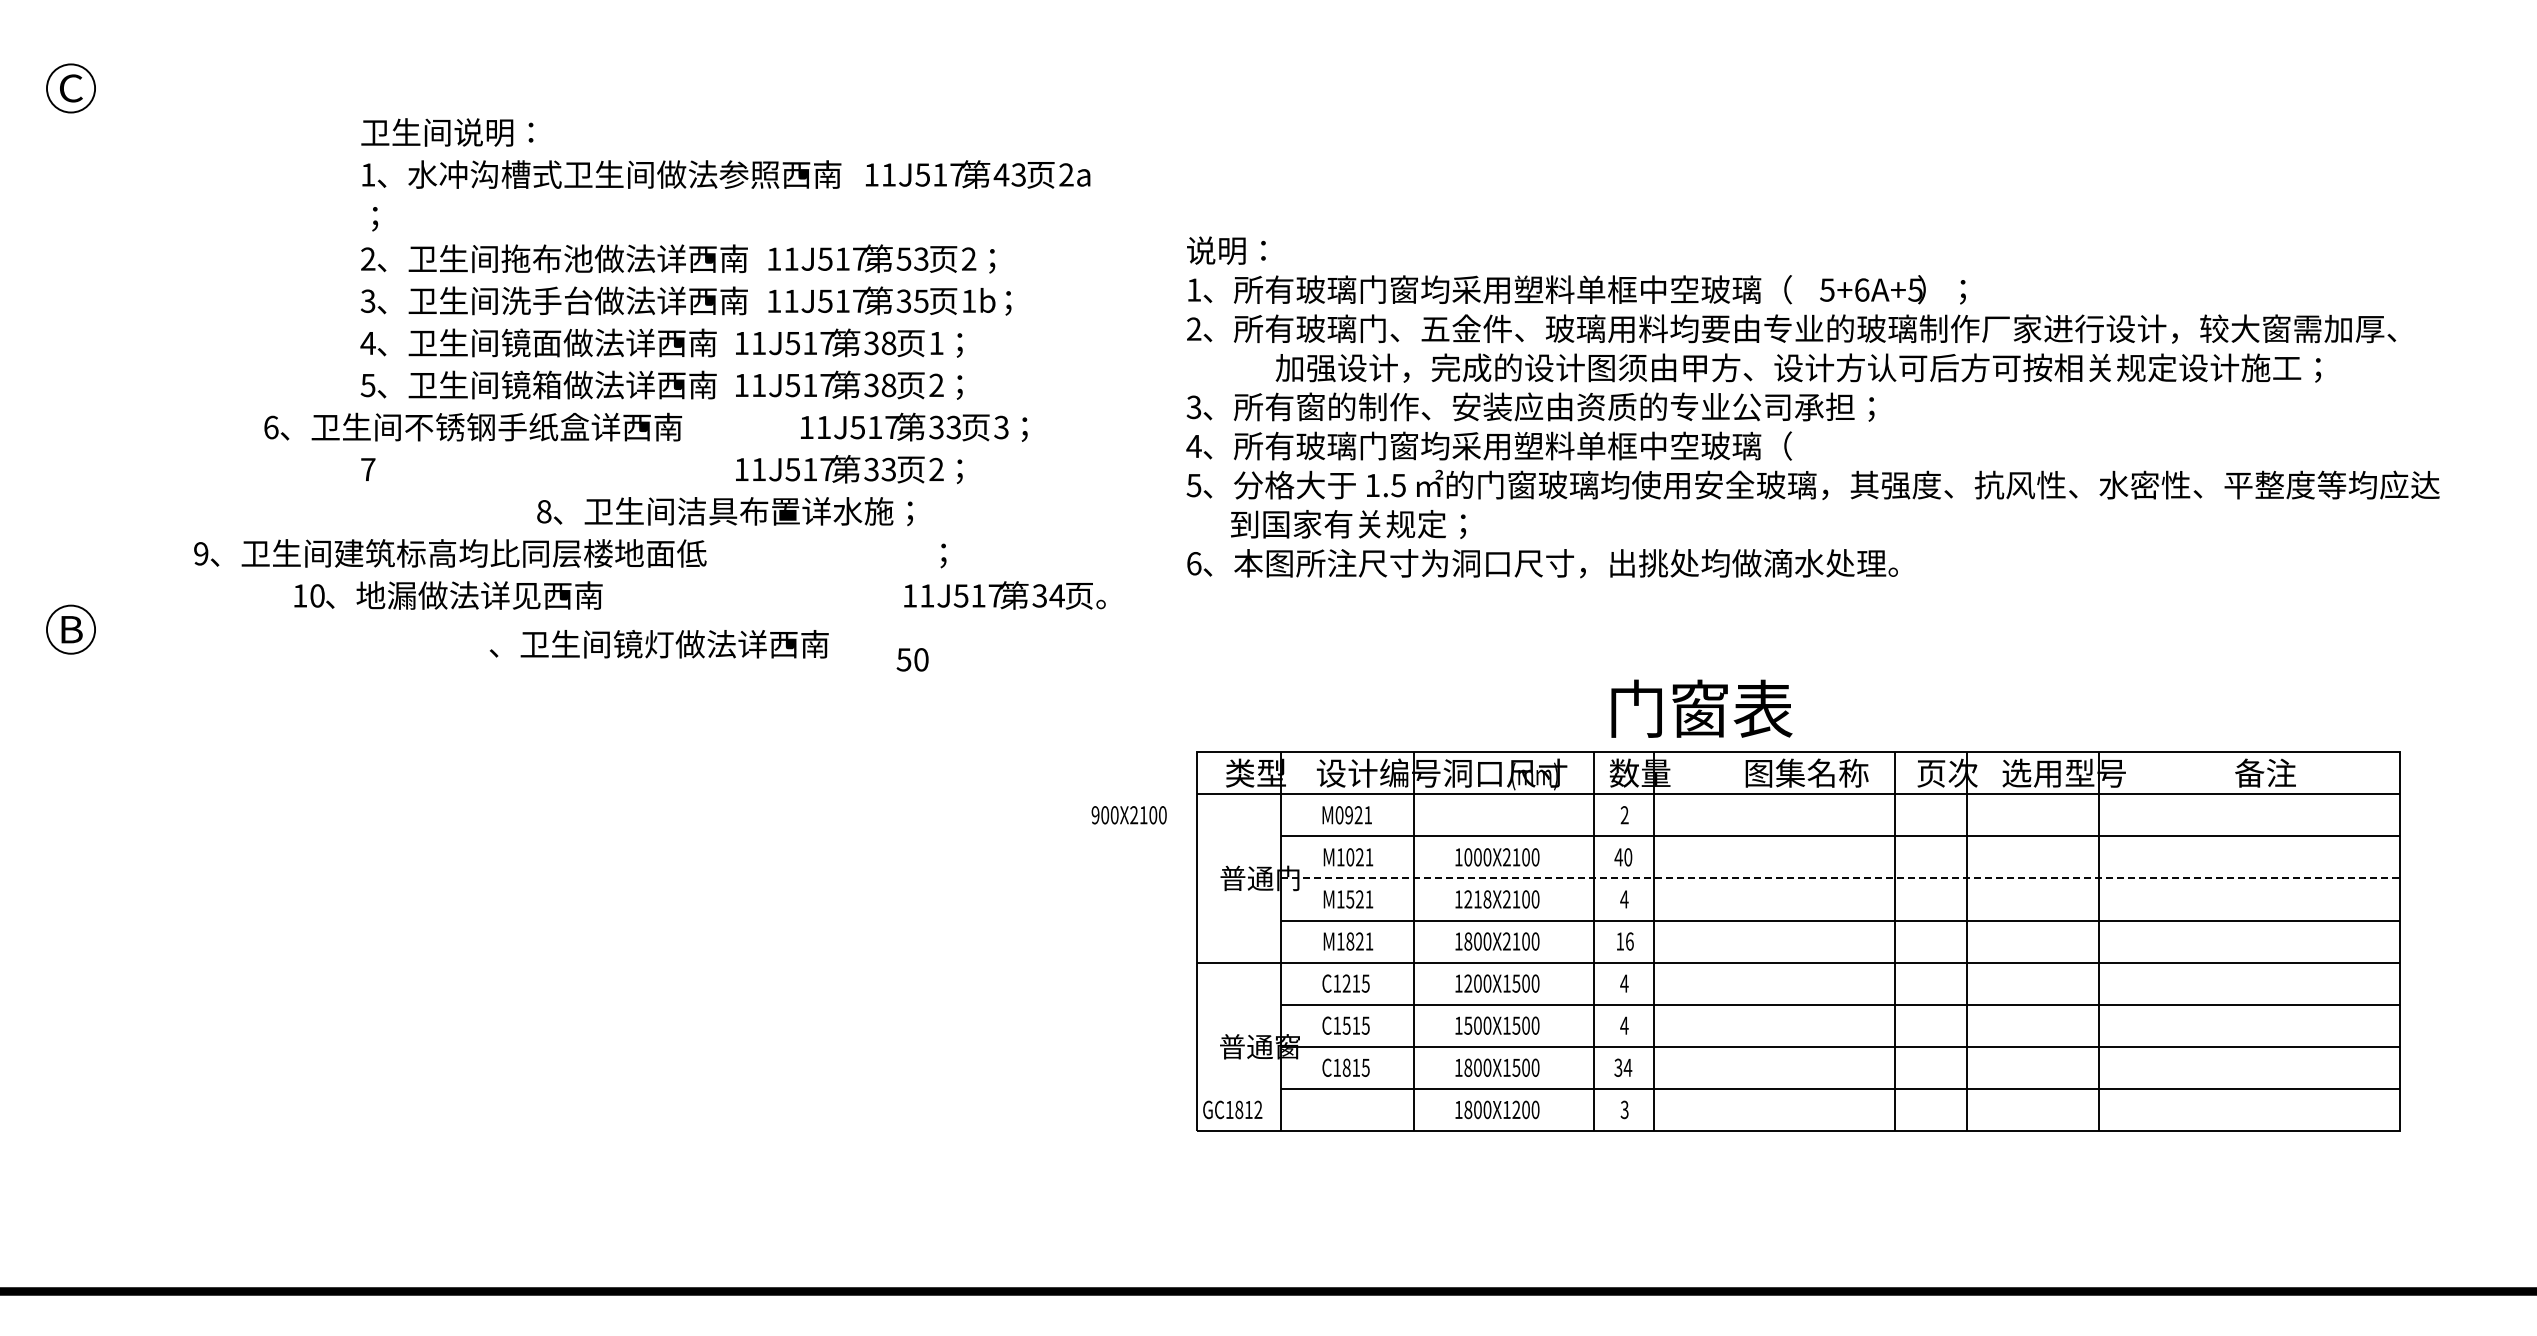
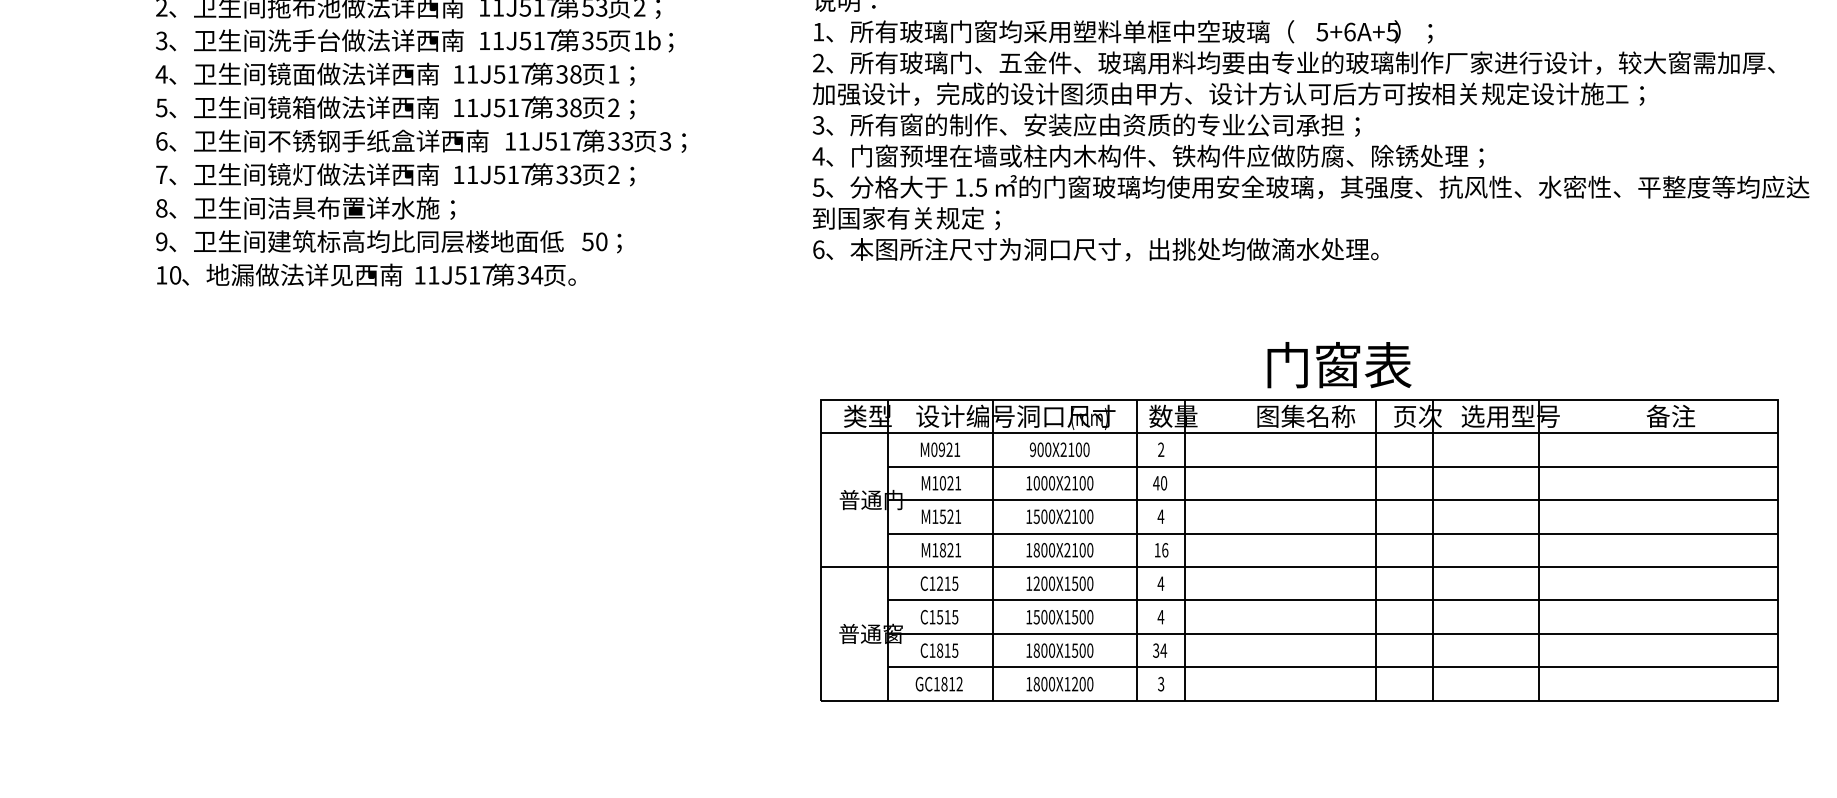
text: (1798, 367) -> (1228, 93), moved
text: (473, 426) -> (322, 140), moved
text: (1632, 445) -> (1167, 155), 、所有玻璃门窗均采用塑料单框中空玻璃（ -> 、门窗预埋在墙或柱内木构件、铁构件应做防腐、除锈处理；
text: (724, 511) -> (305, 208), moved
text: (1348, 524) -> (906, 218), moved
text: (450, 553) -> (360, 241), moved
text: (448, 595) -> (279, 275), moved
text: (1004, 595) -> (495, 275), moved
text: (658, 644) -> (303, 174), moved
text: (912, 659) -> (594, 241), moved
text: (1701, 708) -> (1339, 364), moved
text: (1128, 815) -> (1059, 449), moved
line: (1841, 878) -> (1333, 500), dashed -> solid
text: (1477, 899) -> (1044, 516), 1218X2100 -> 1500X2100
text: (1232, 1109) -> (939, 683), moved

